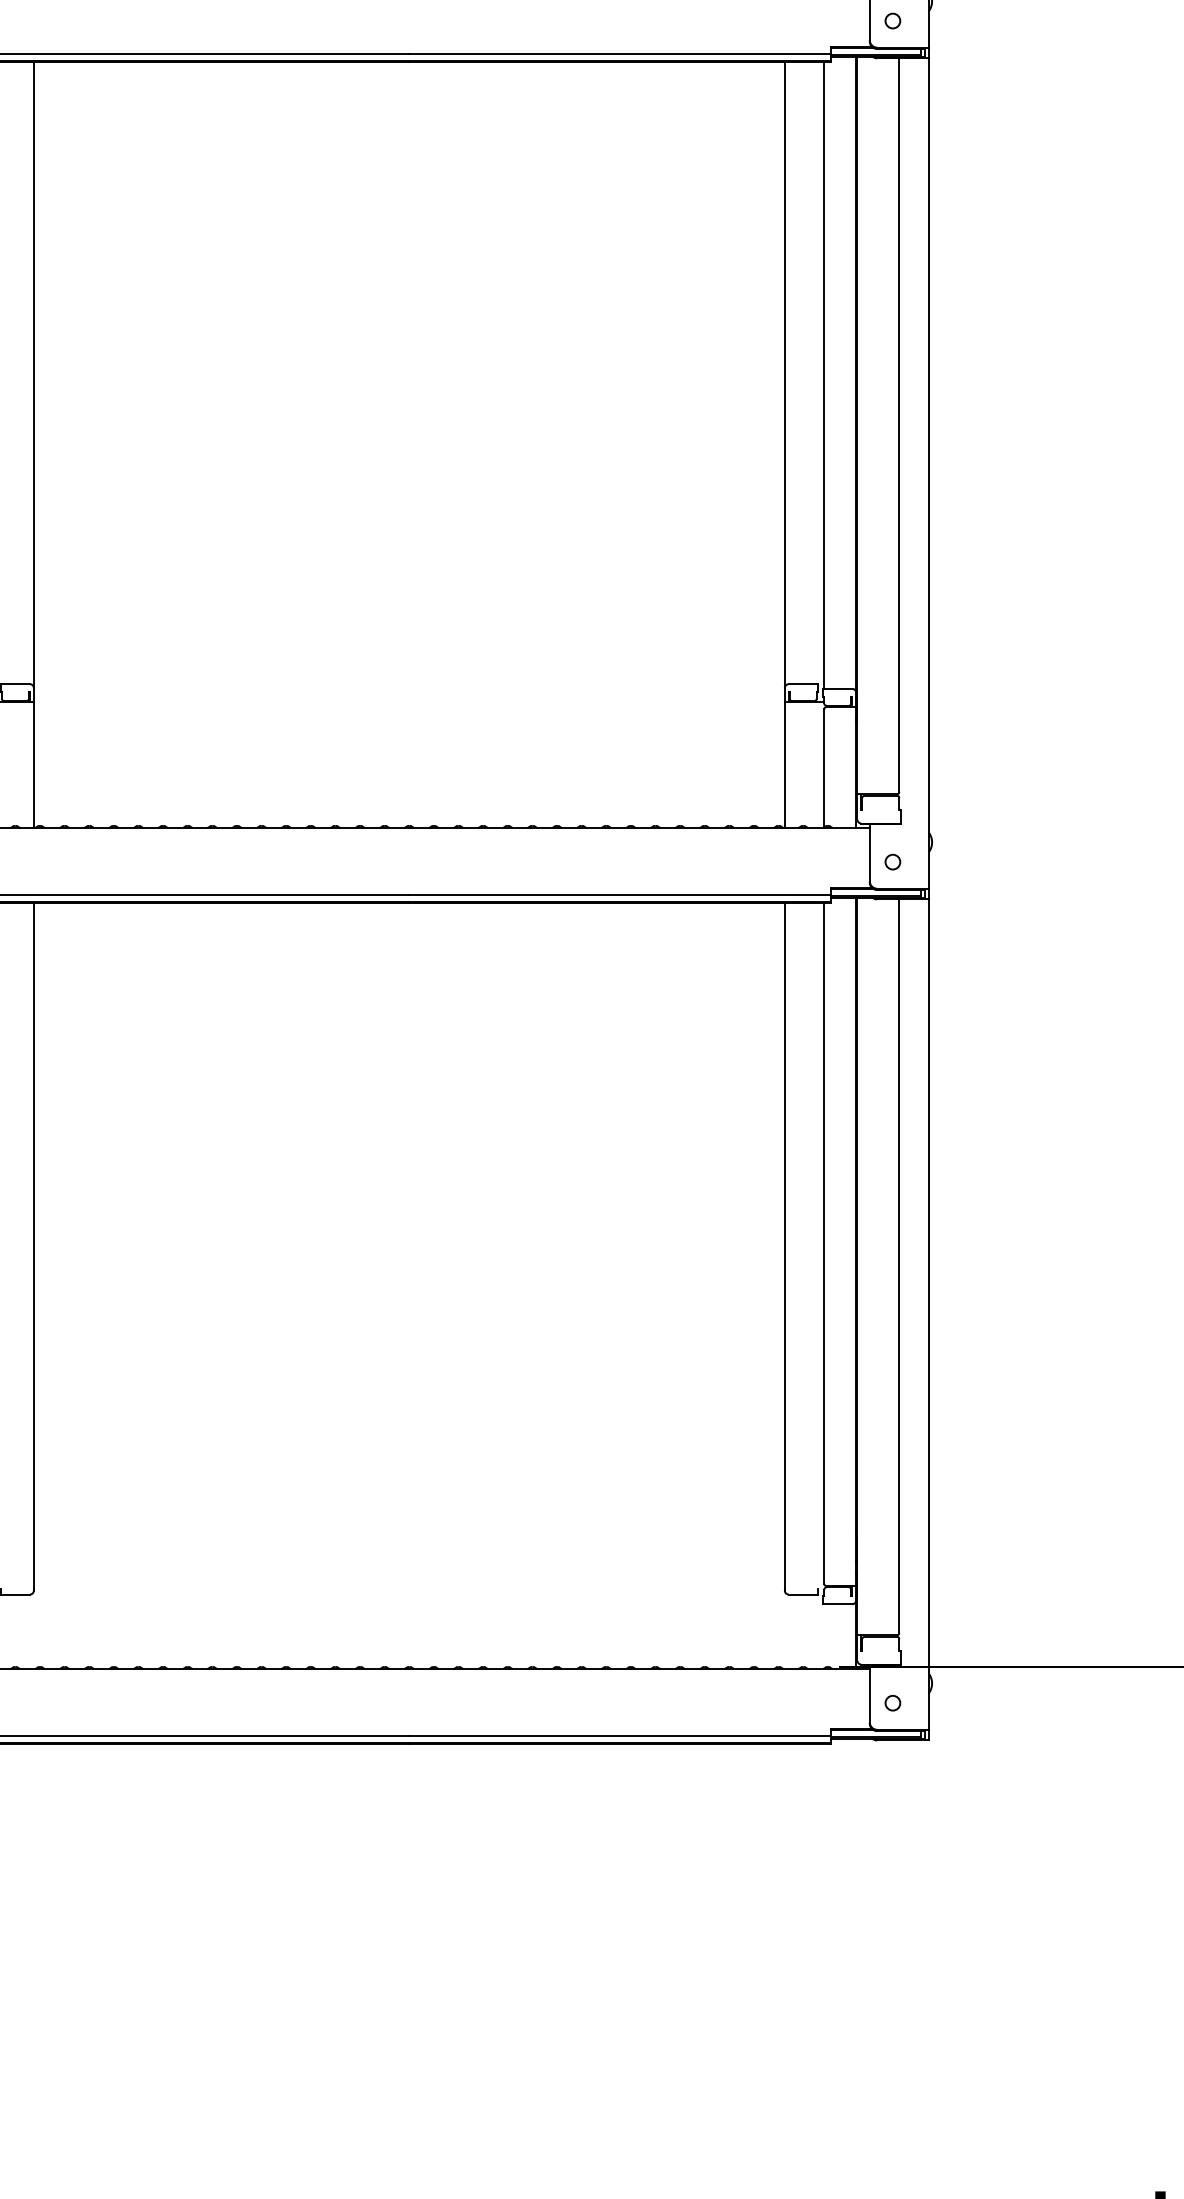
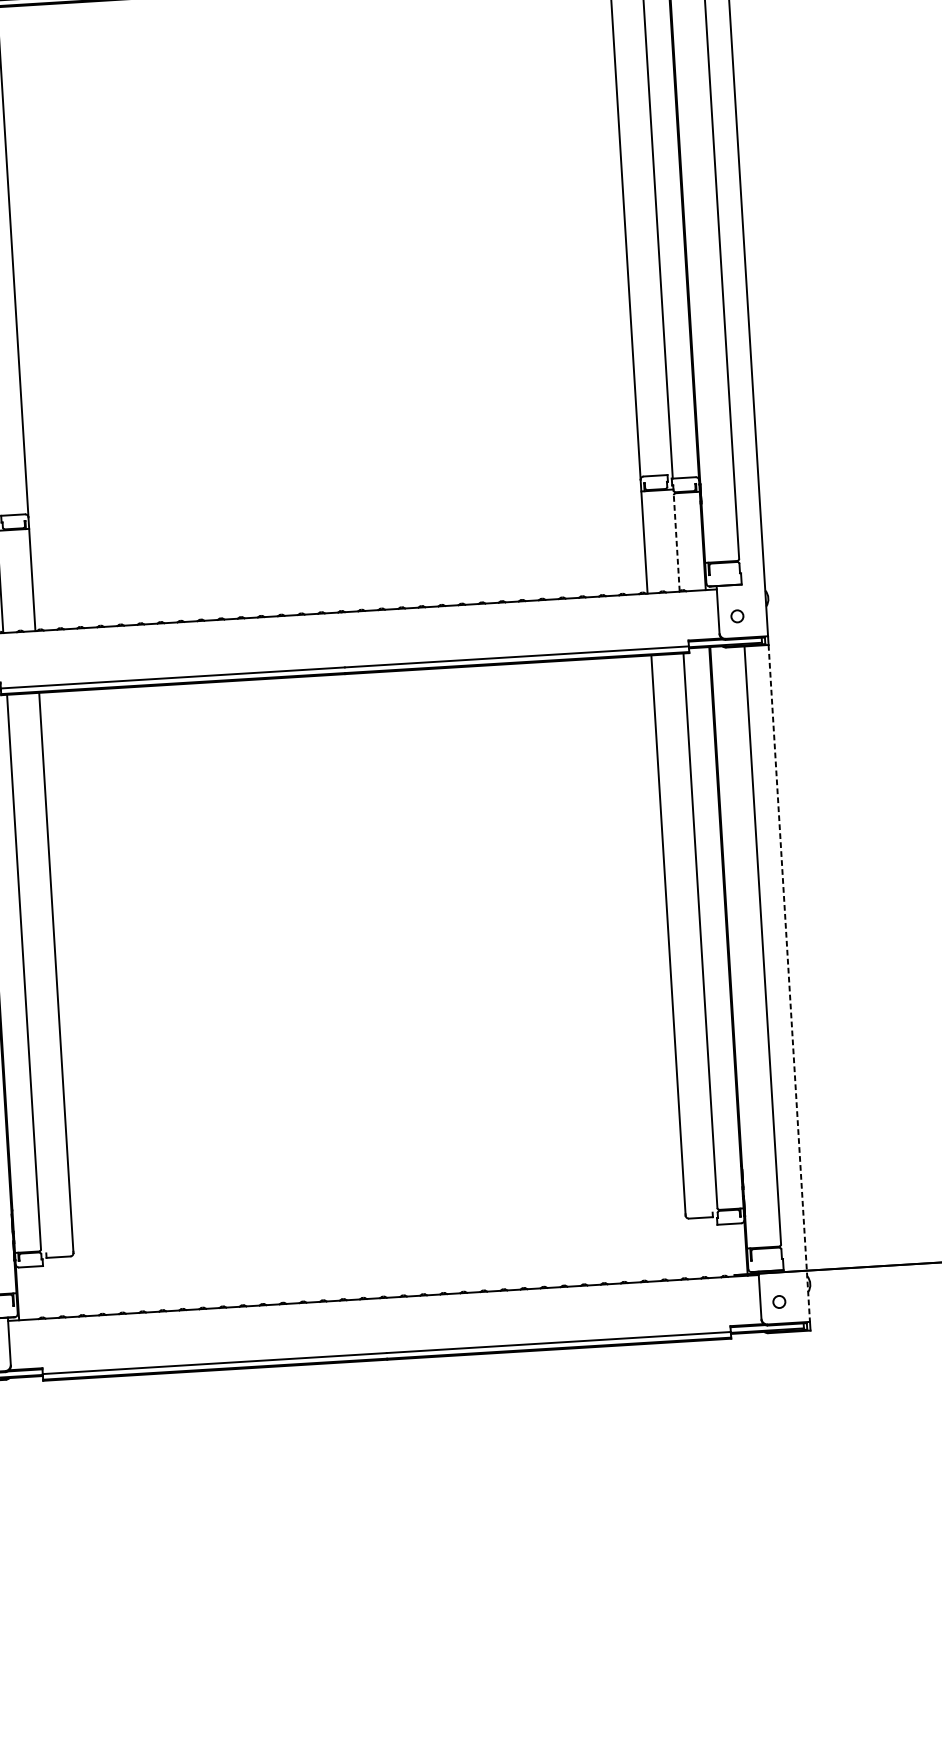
line: (824, 768) -> (676, 543), solid -> dashed
line: (928, 1315) -> (789, 984), solid -> dashed

